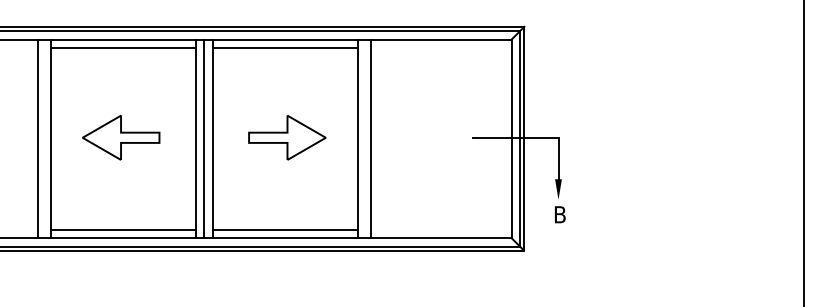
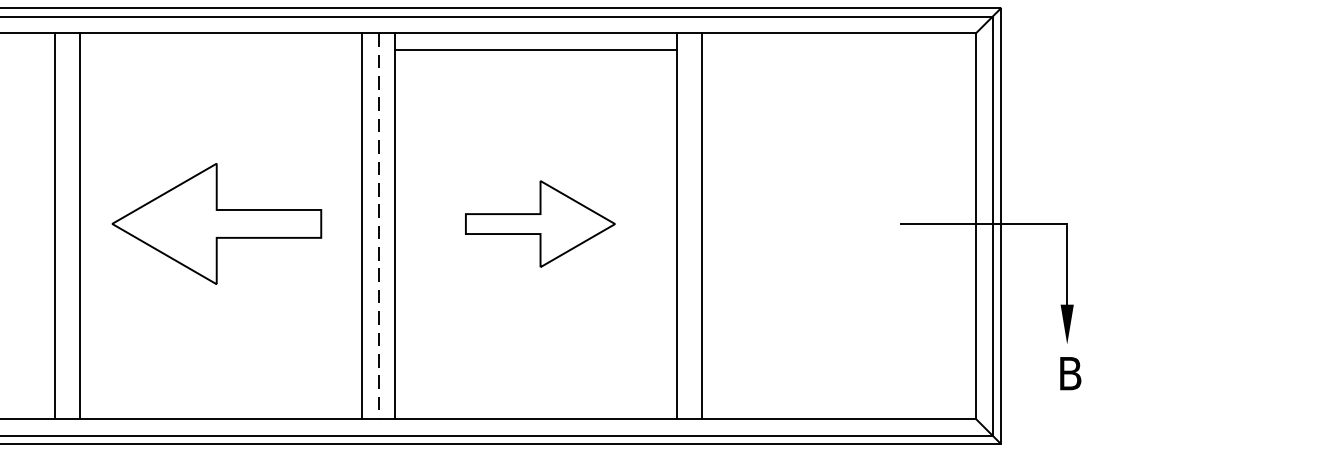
line: (122, 48) -> (219, 50), removed
part: (121, 137) -> (217, 223), size x1.4
line: (204, 139) -> (379, 227), solid -> dashed
line: (122, 229) -> (219, 402), removed
line: (284, 229) -> (534, 402), removed

